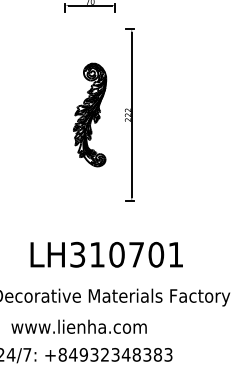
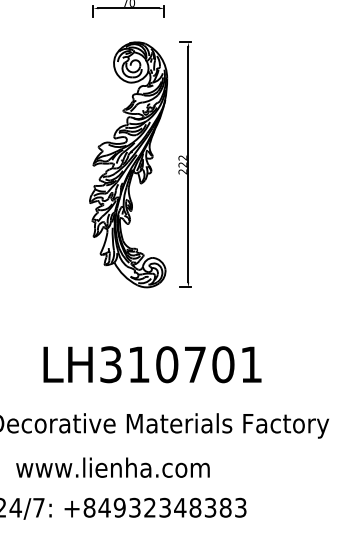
part: (89, 114) -> (127, 164), size x1.67

